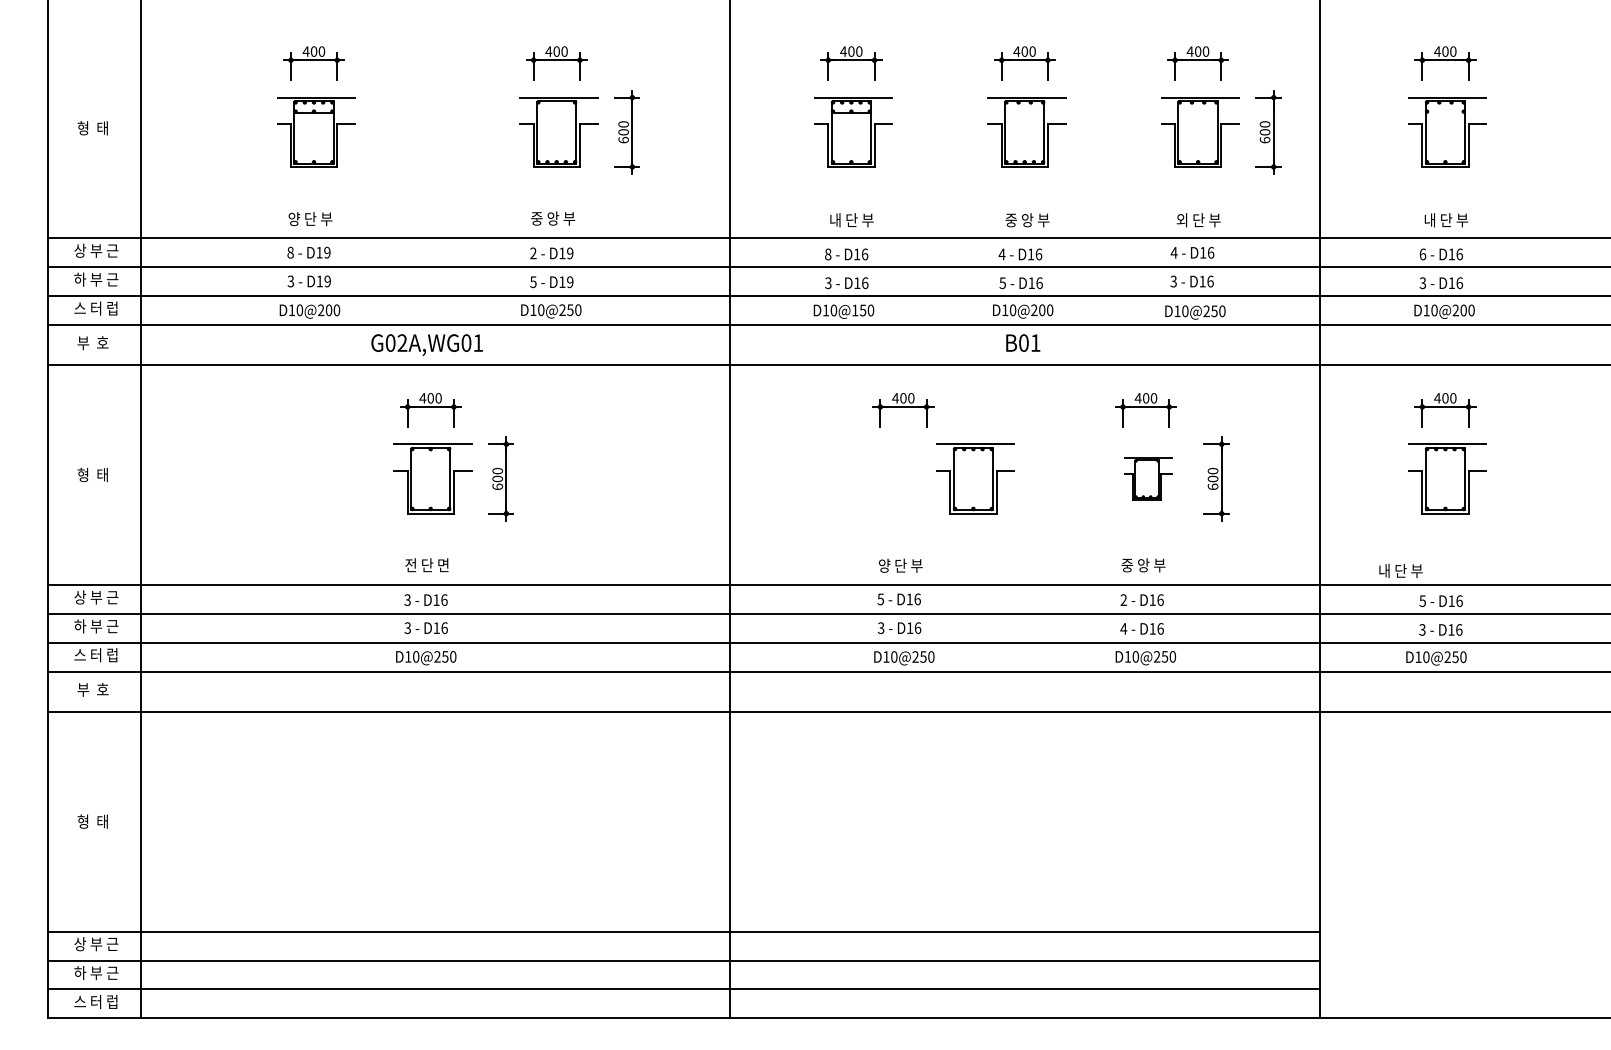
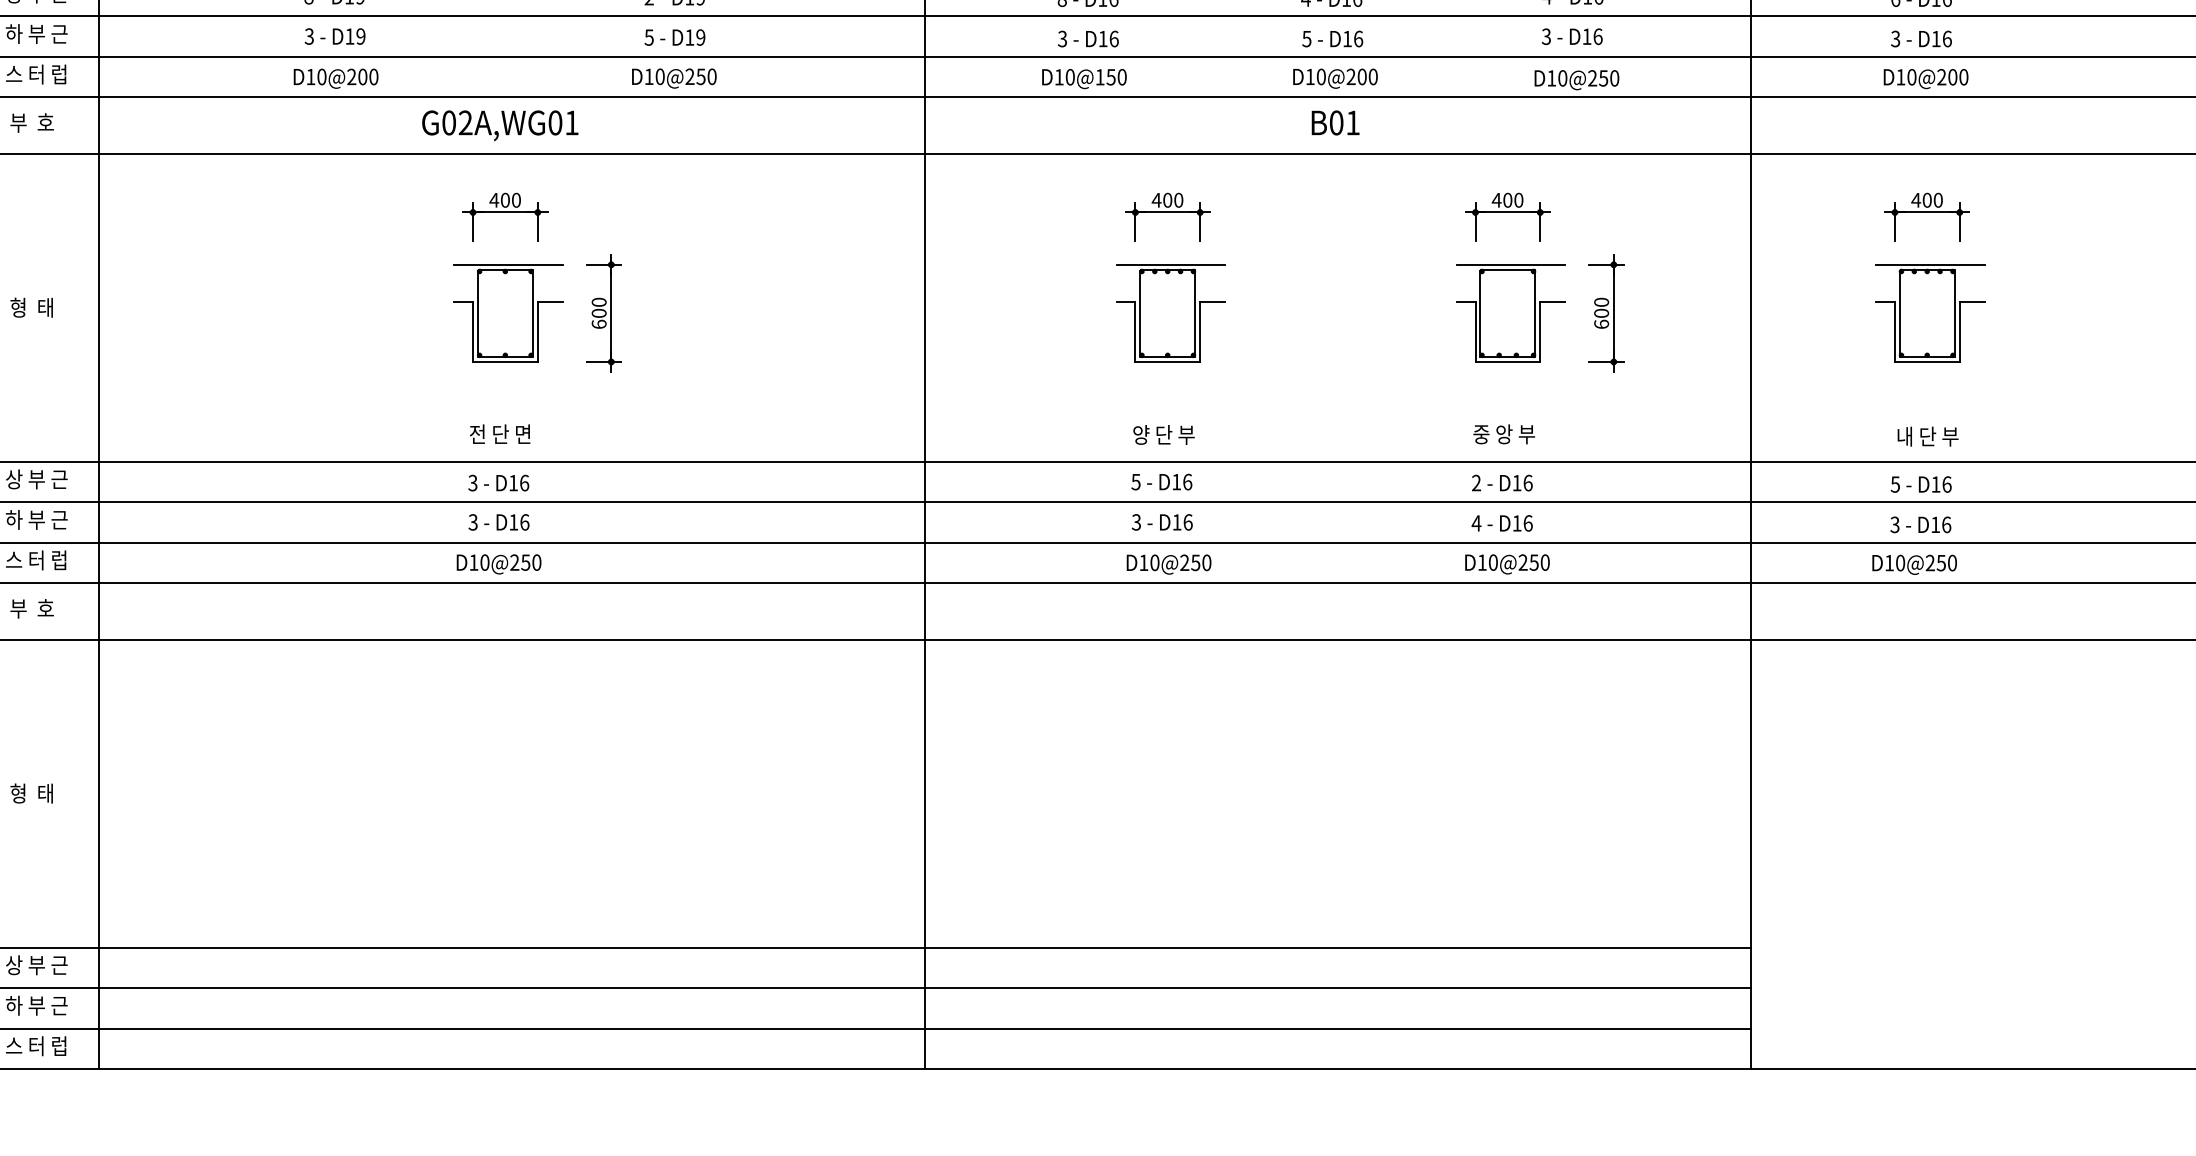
part: (975, 478) -> (1170, 312), moved
part: (1148, 478) -> (1511, 312), size x1.67
text: (1400, 570) -> (1927, 435), moved

